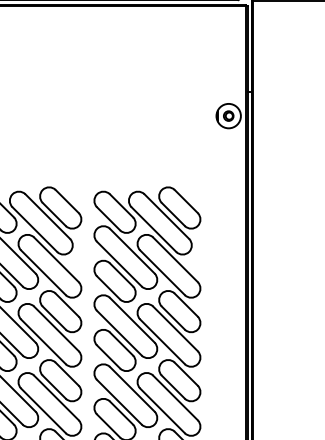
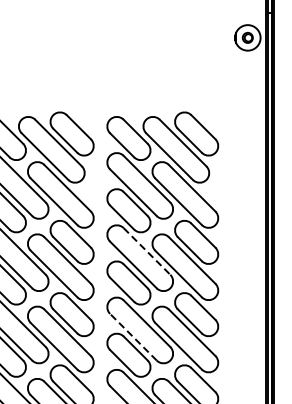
line: (132, 320) -> (147, 251), solid -> dashed
line: (119, 402) -> (133, 337), solid -> dashed

